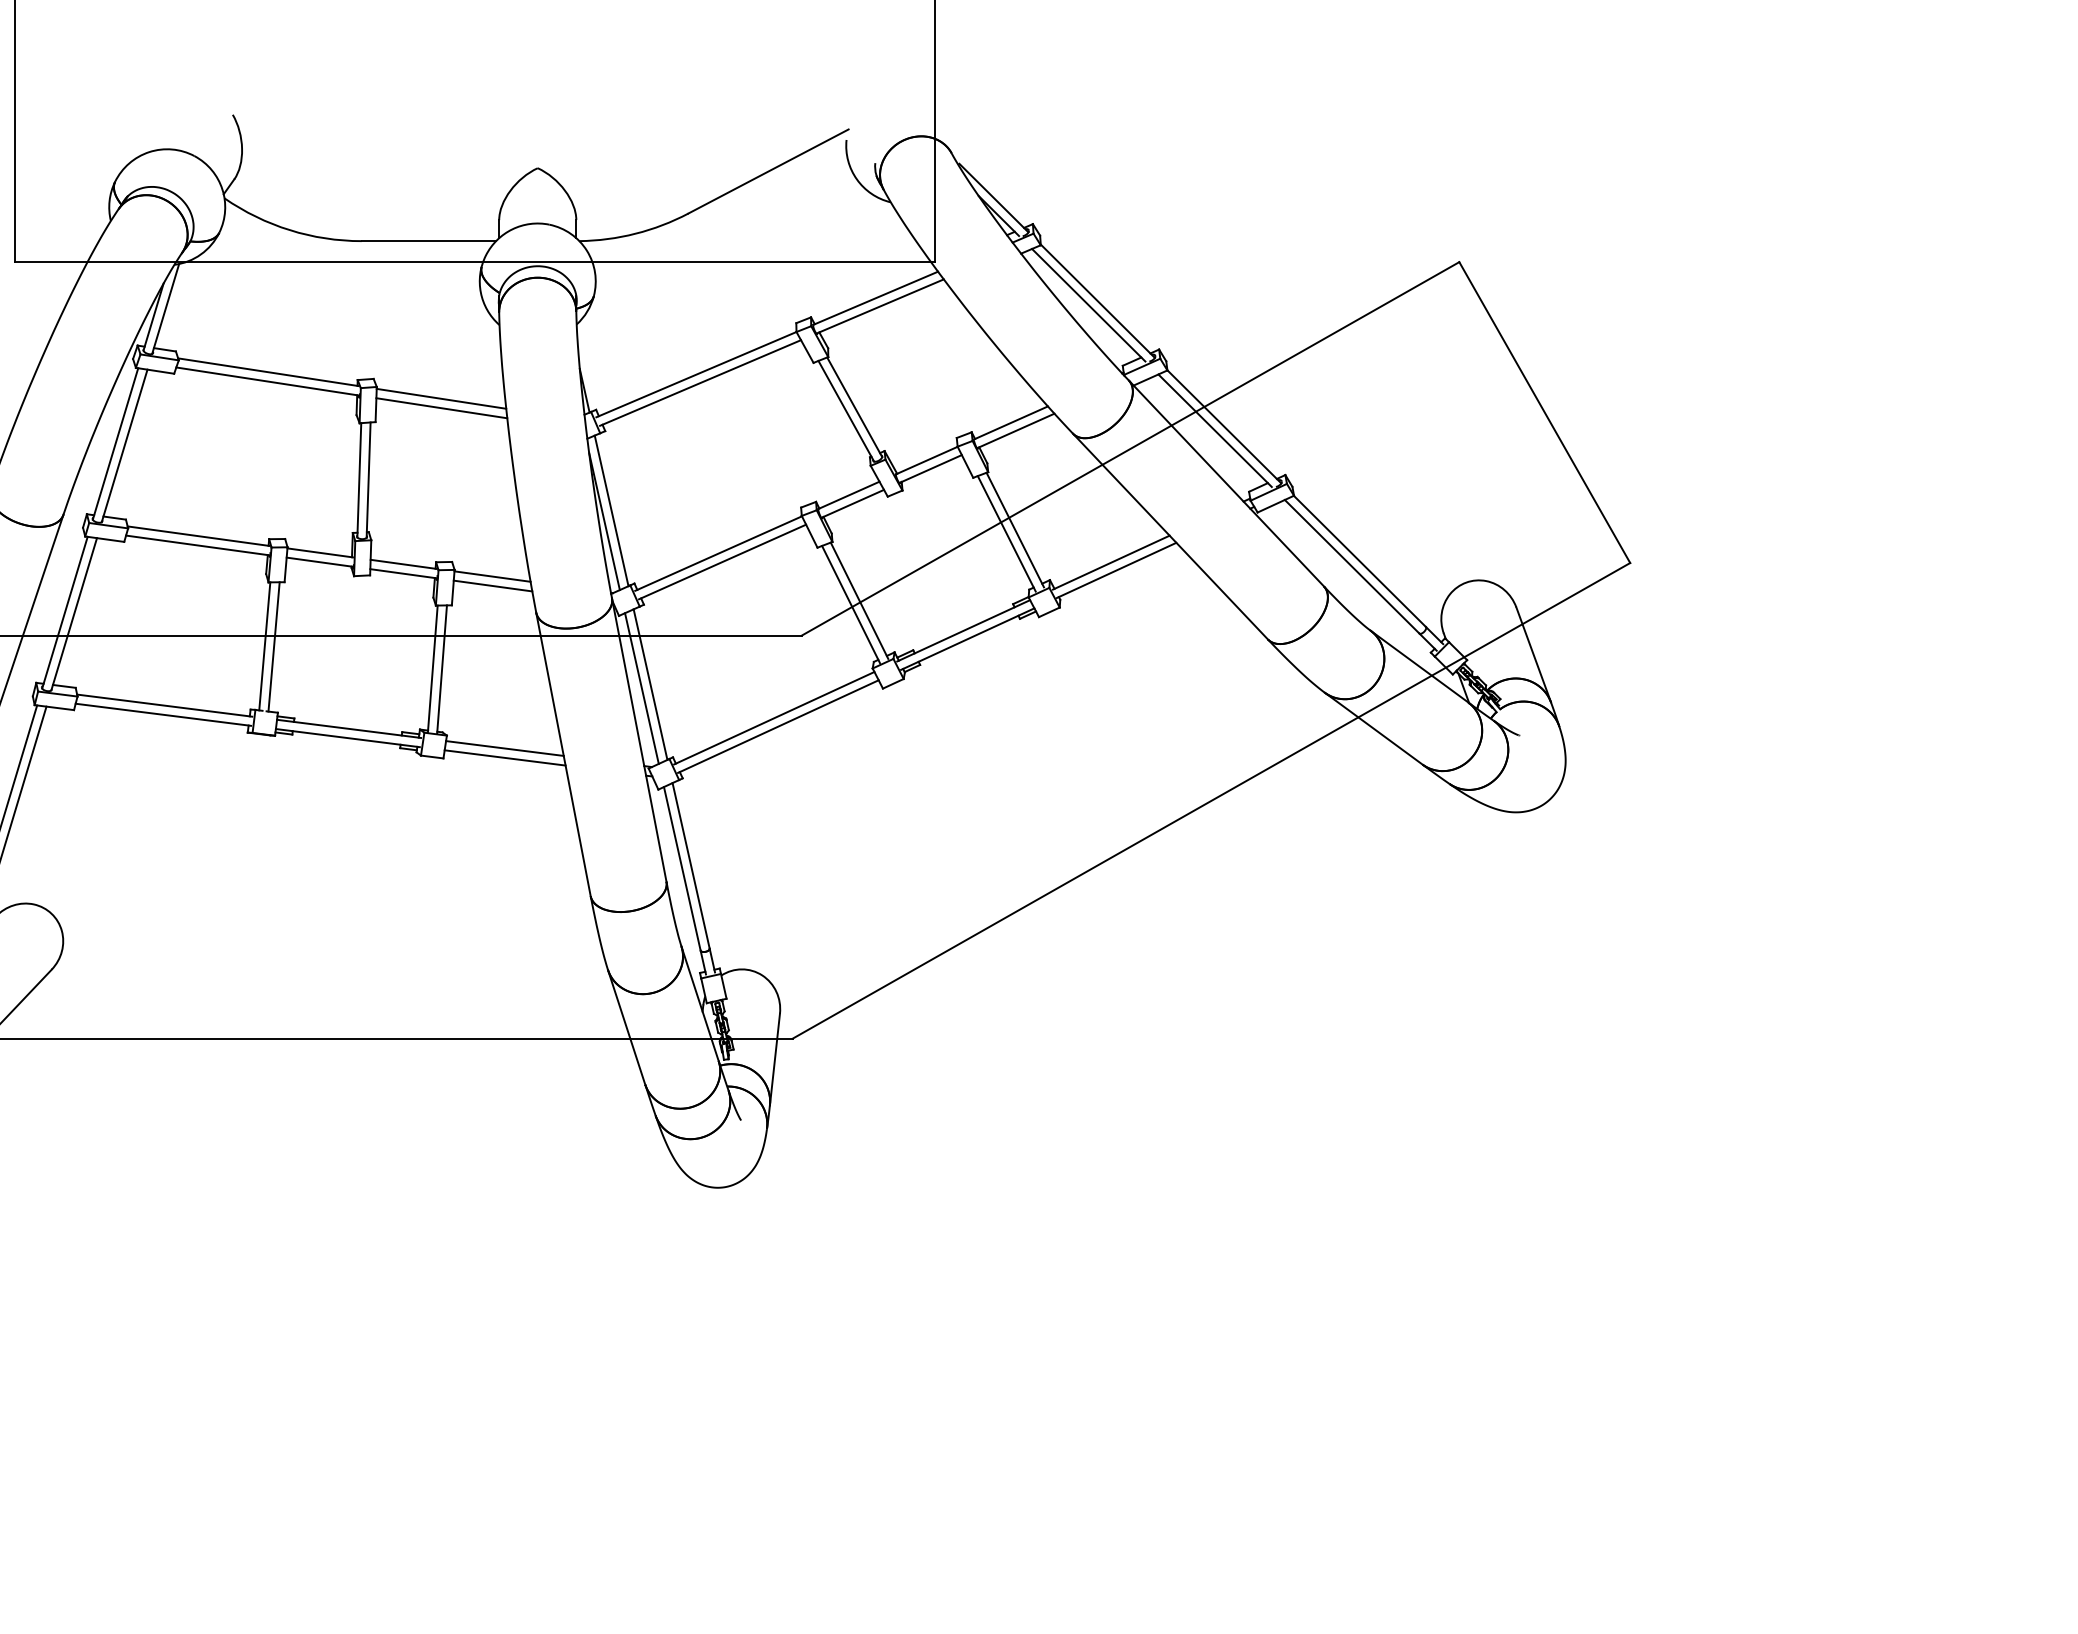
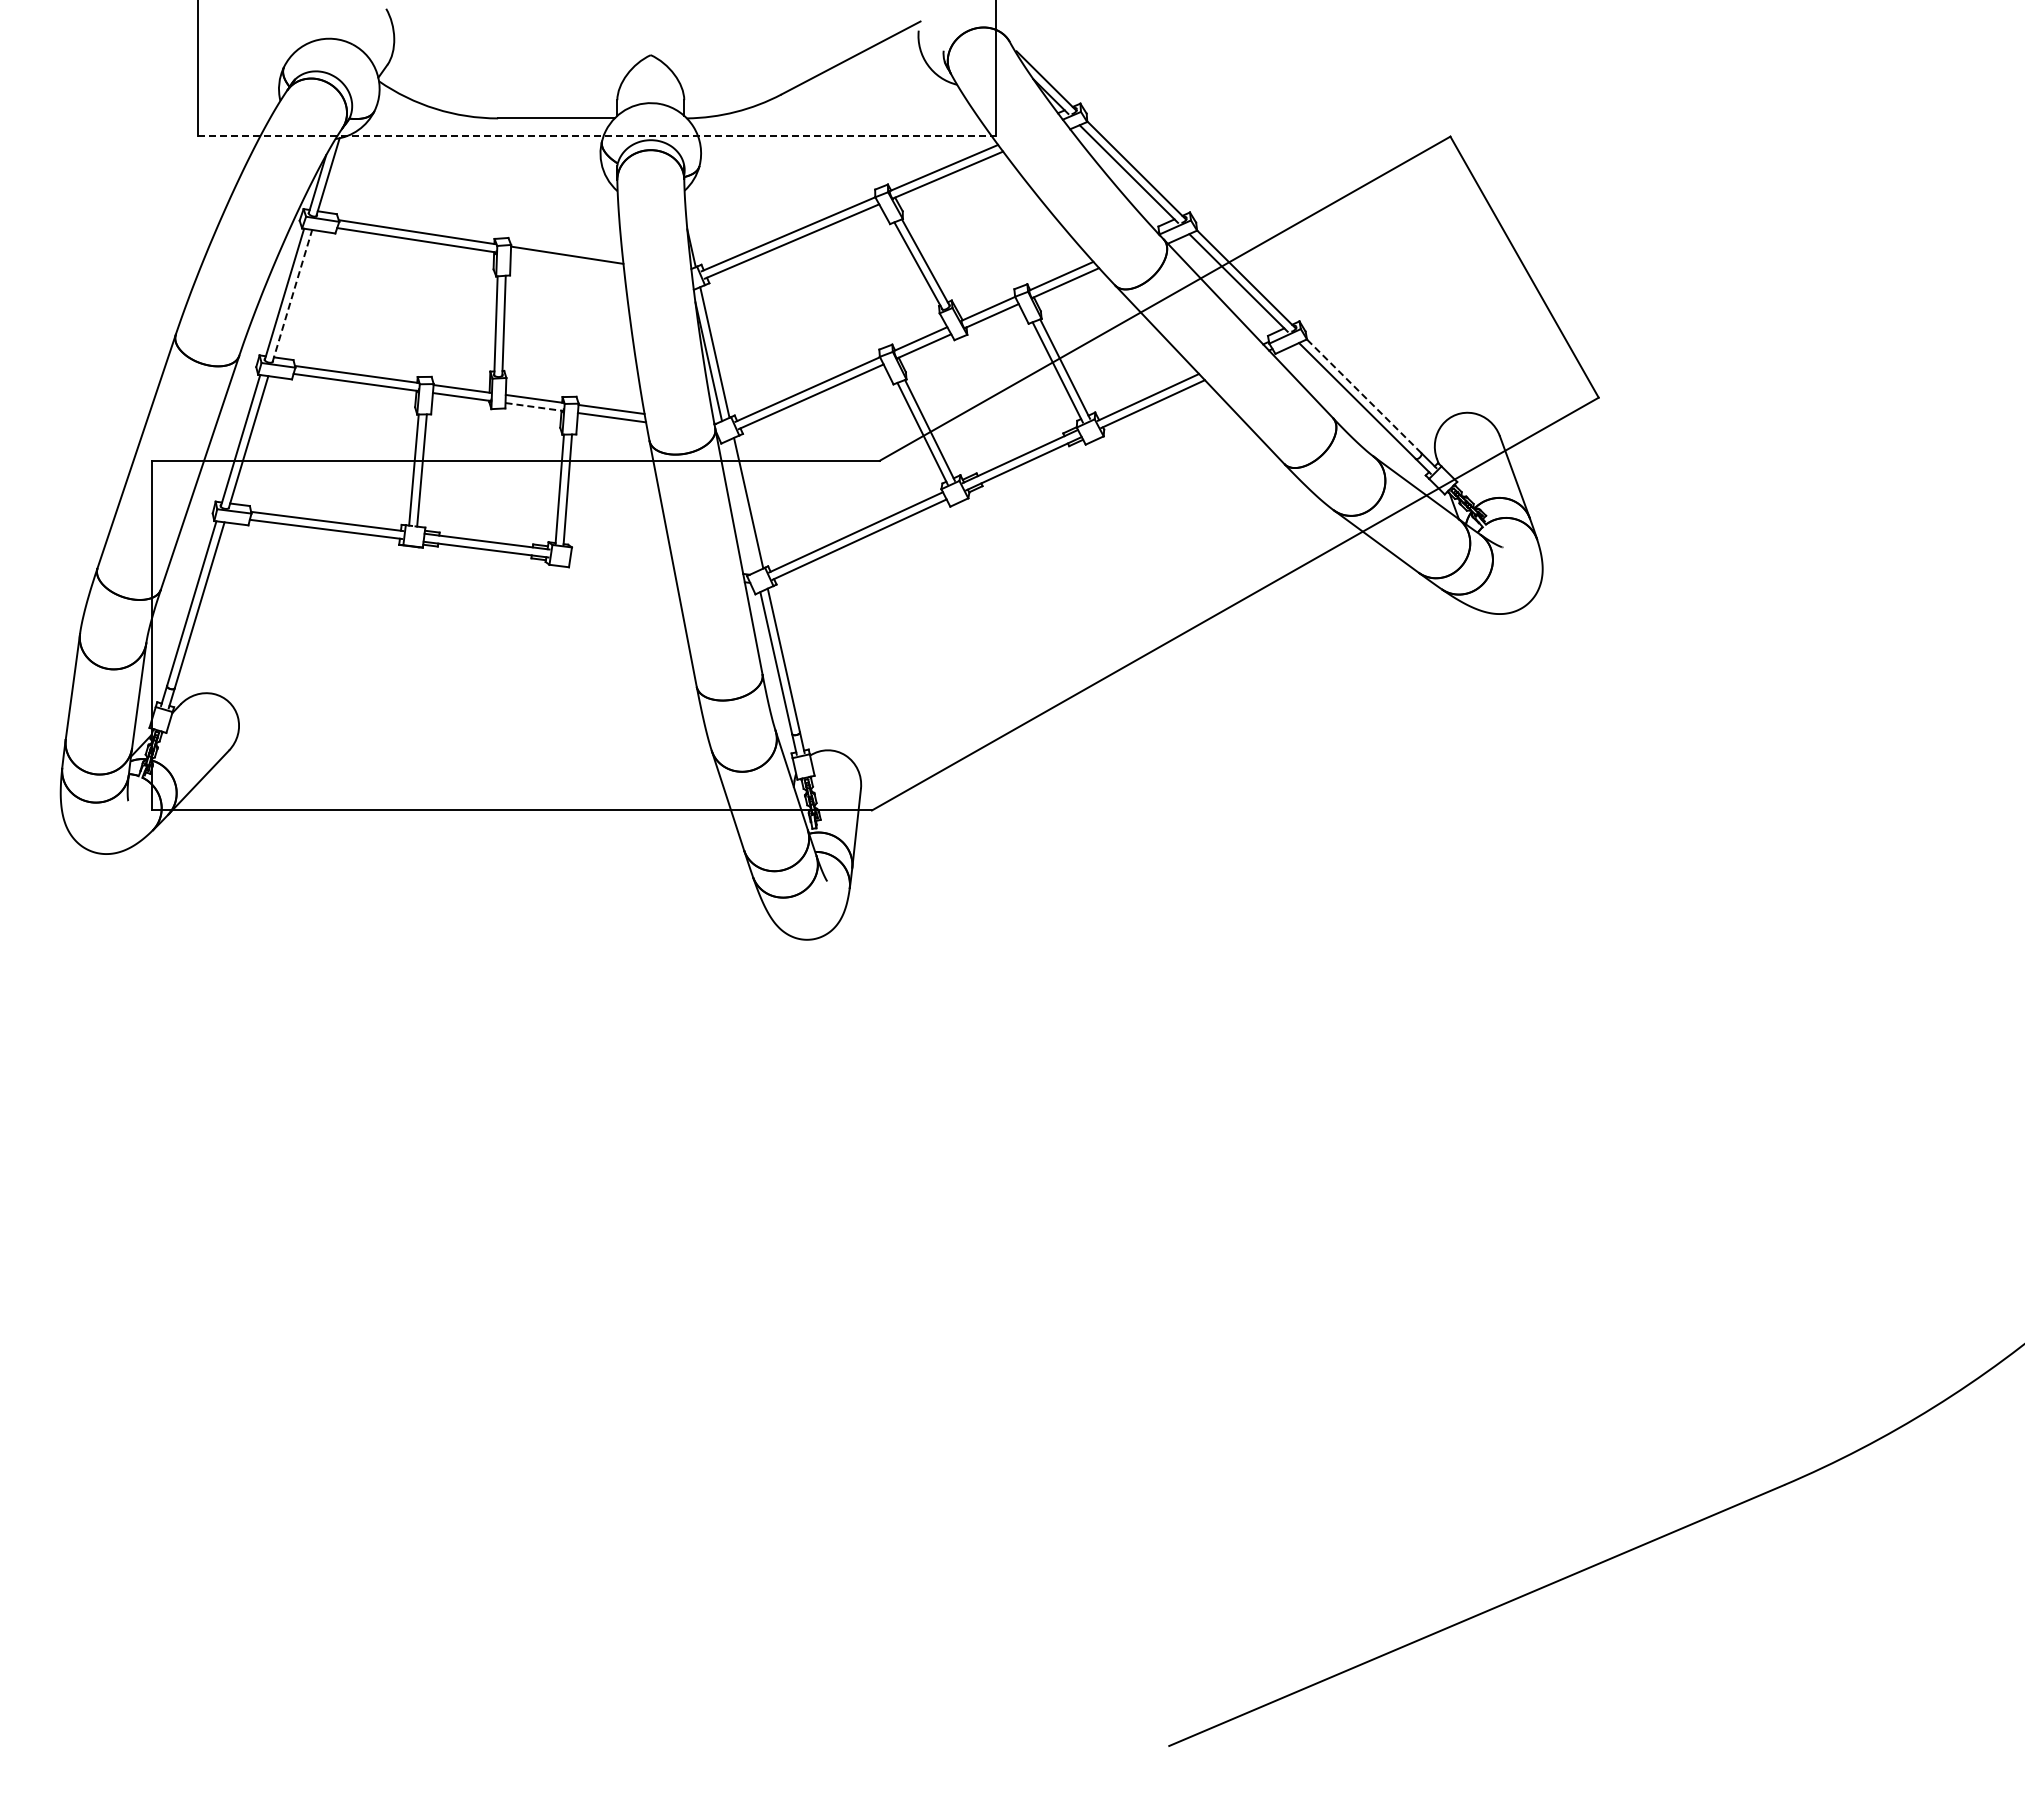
line: (476, 261) -> (597, 136), solid -> dashed
line: (441, 408) -> (567, 263), removed
line: (124, 445) -> (292, 295), solid -> dashed
line: (1360, 561) -> (1364, 396), solid -> dashed
line: (404, 574) -> (535, 407), solid -> dashed
line: (641, 688) -> (740, 506), removed
line: (505, 748) -> (622, 558), removed
line: (505, 757) -> (622, 566), removed

